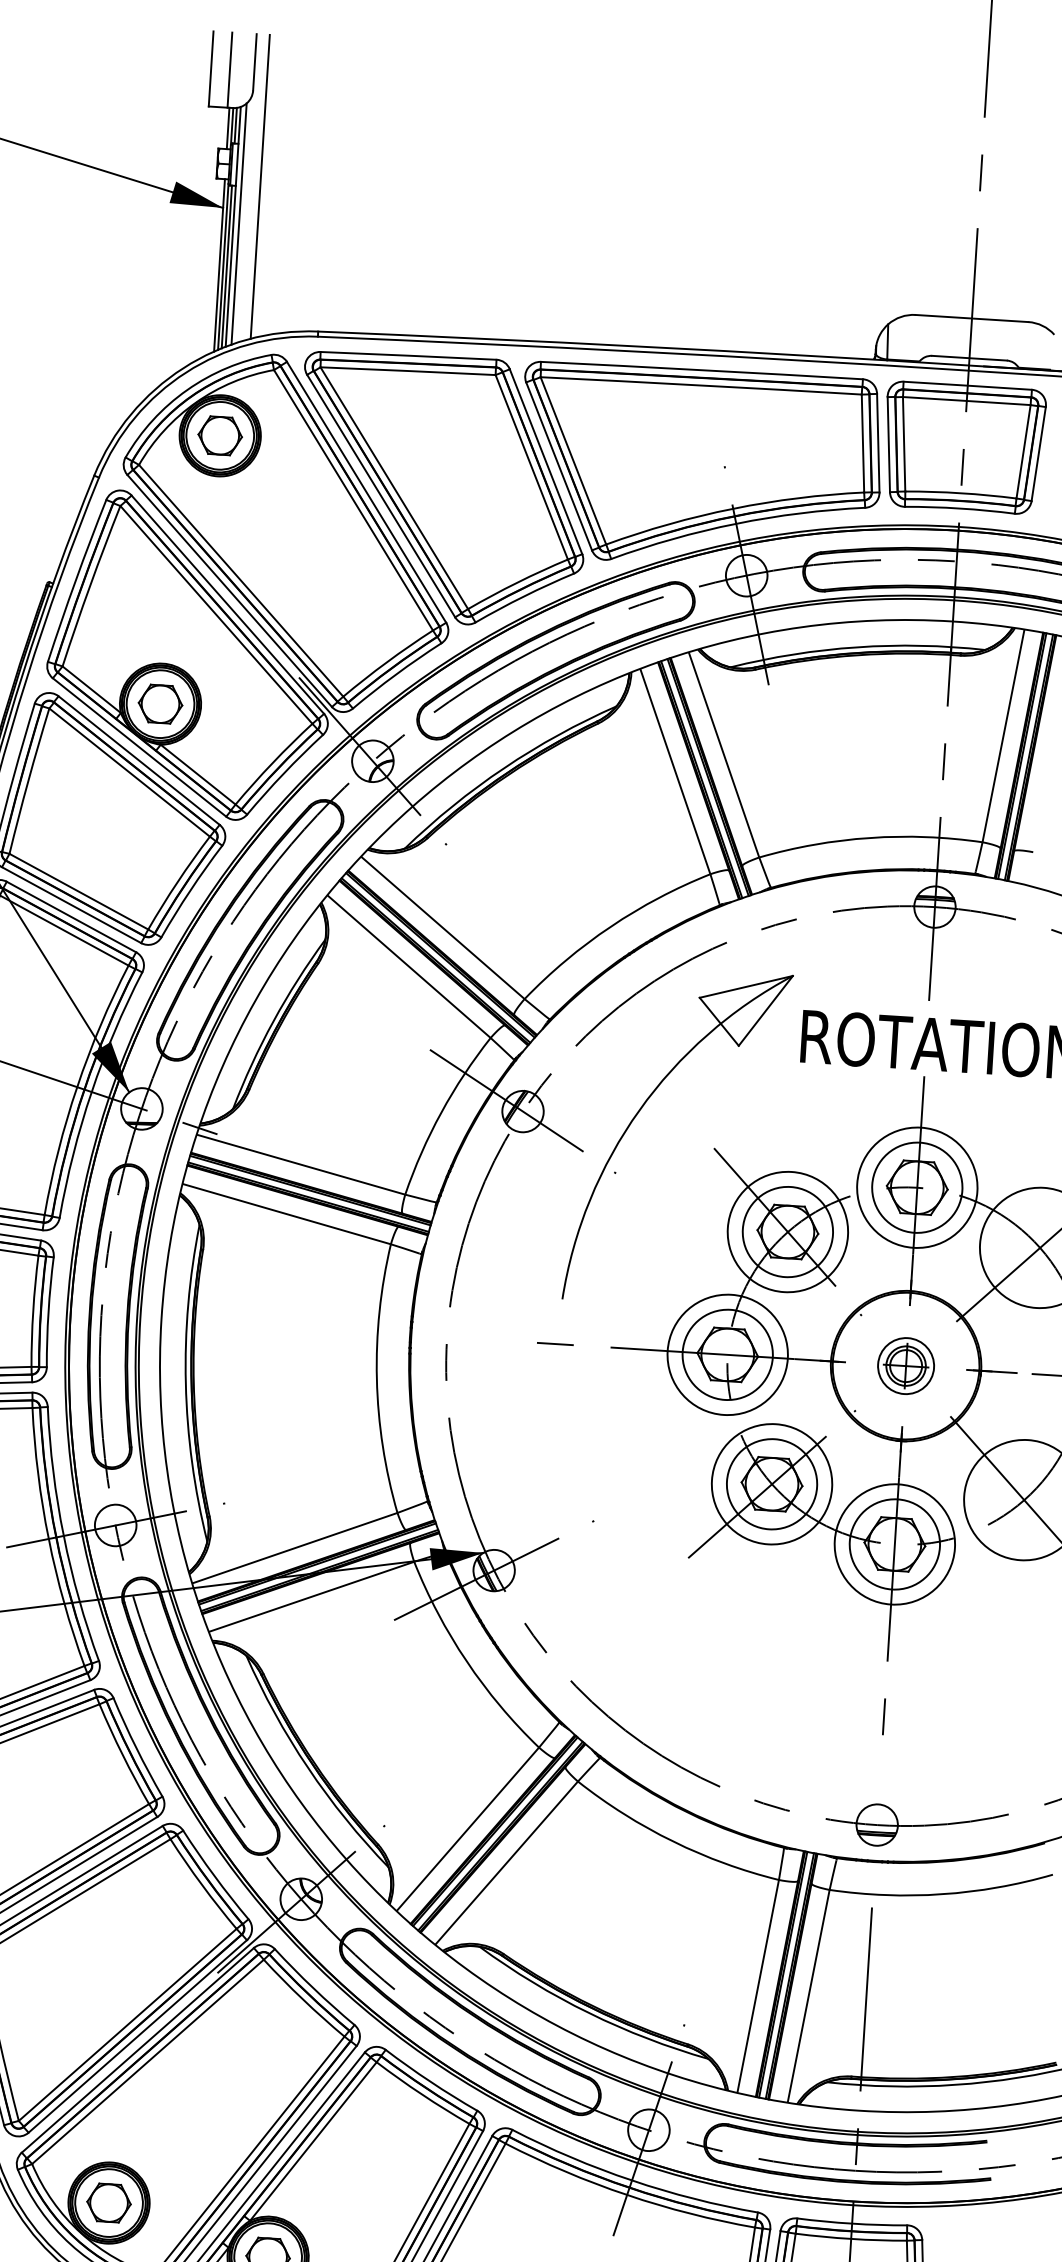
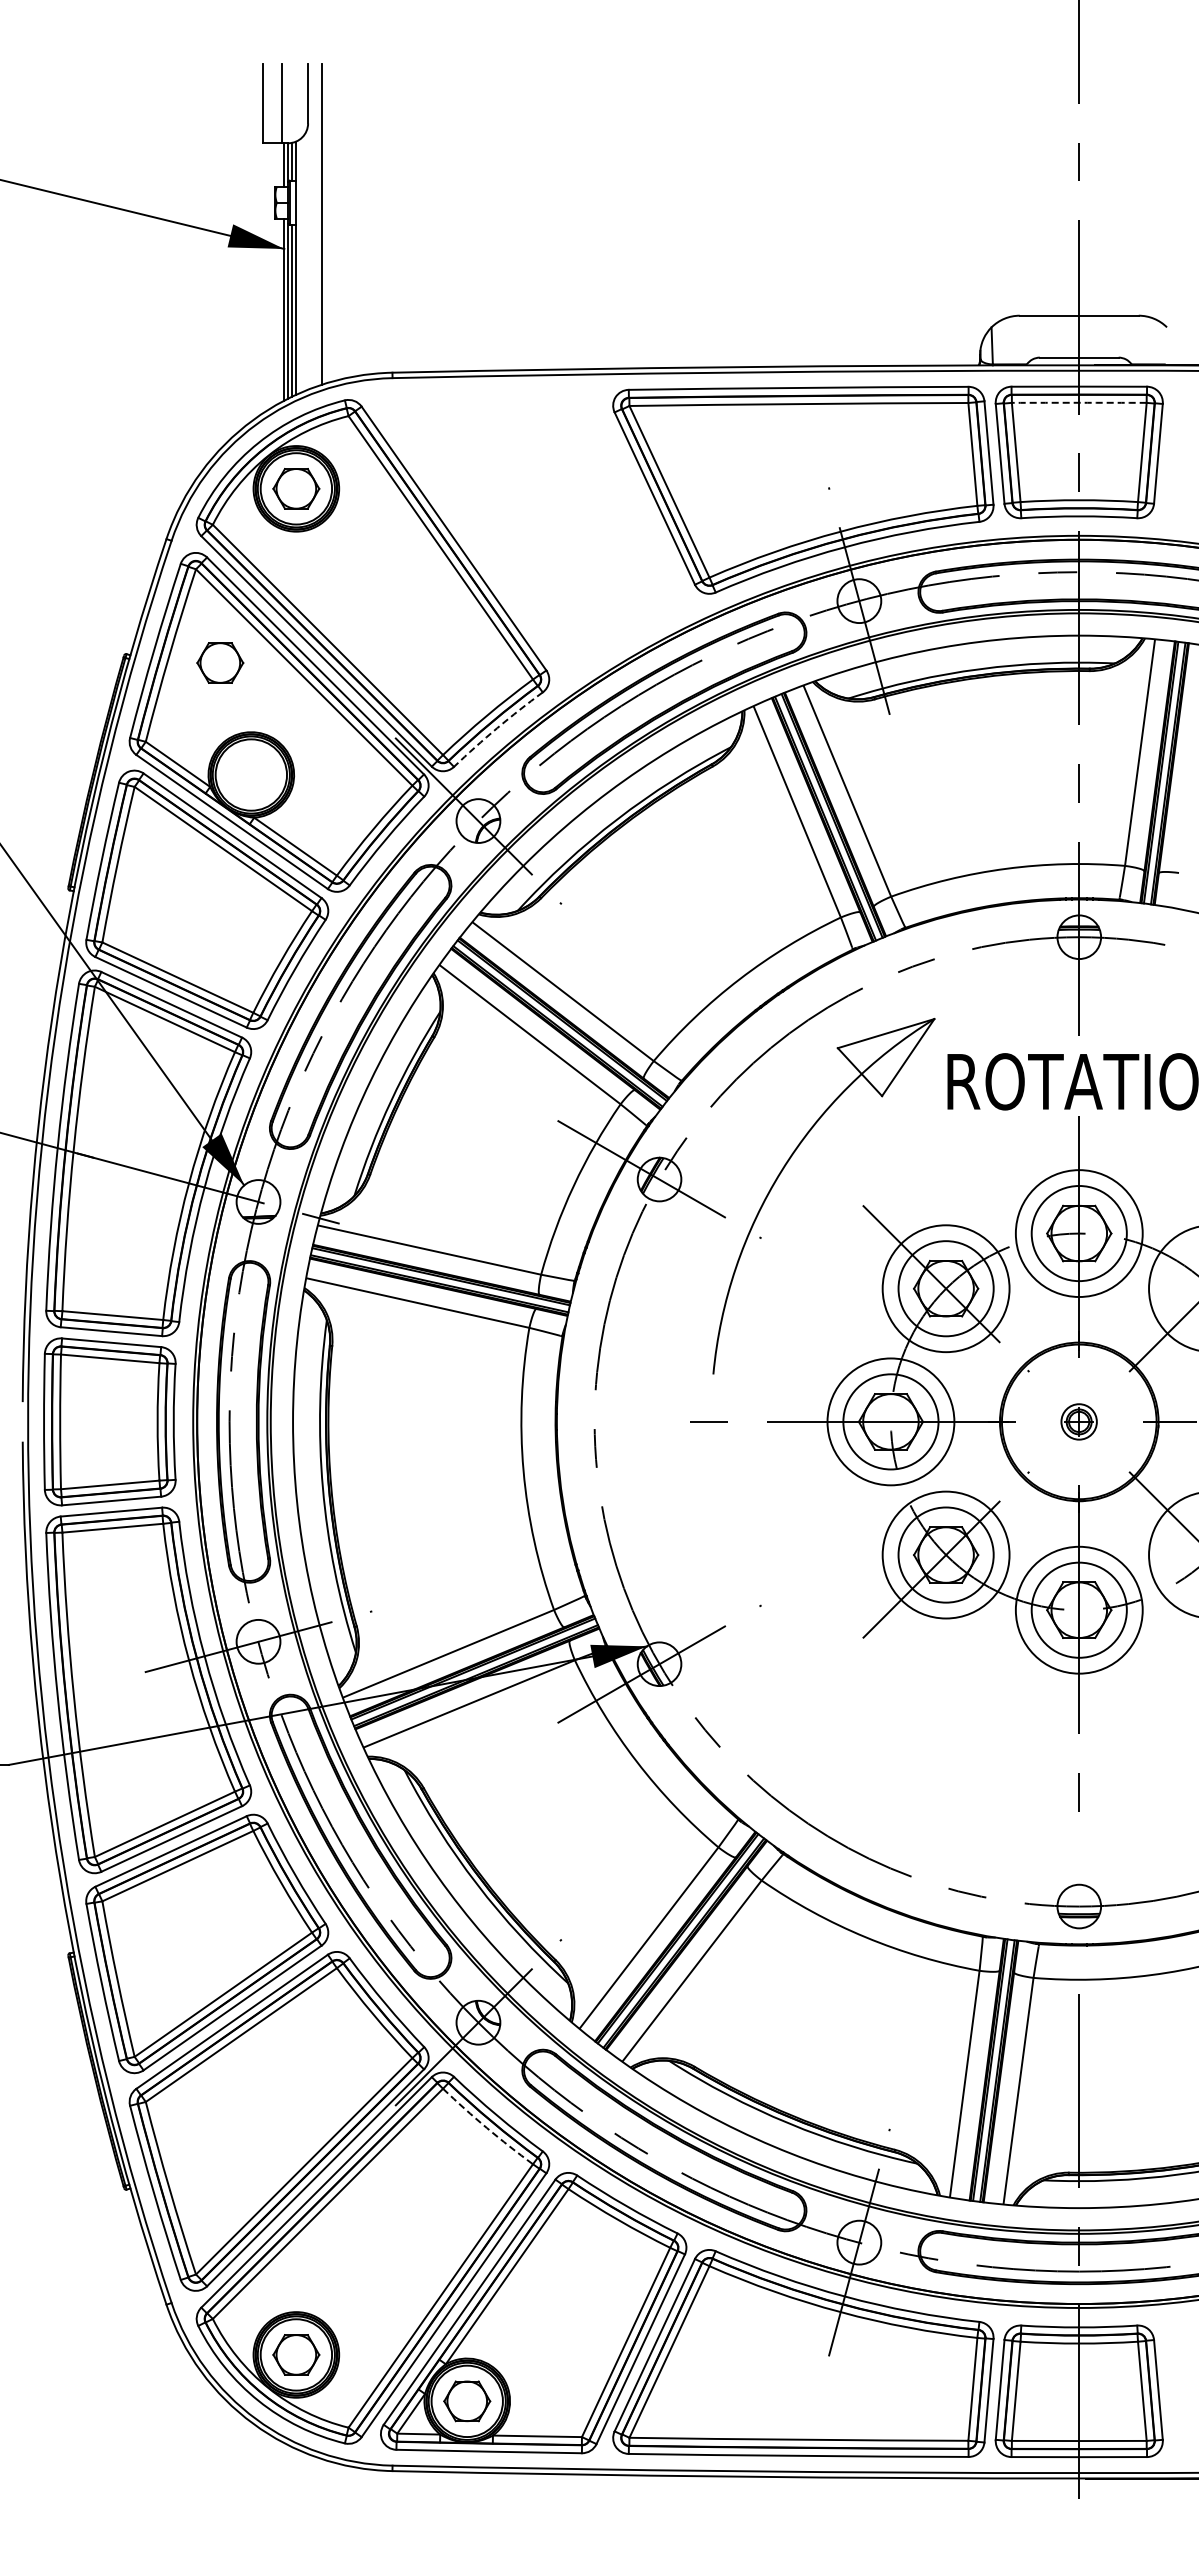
line: (239, 223) -> (302, 264), removed
arc: (967, 400) -> (1079, 402), solid -> dashed
part: (442, 489) -> (533, 530), removed
arc: (396, 674) -> (497, 728), solid -> dashed
part: (160, 703) -> (220, 662), moved
part: (905, 1365) -> (1078, 1421), size x0.6
arc: (302, 1999) -> (486, 2127), solid -> dashed

